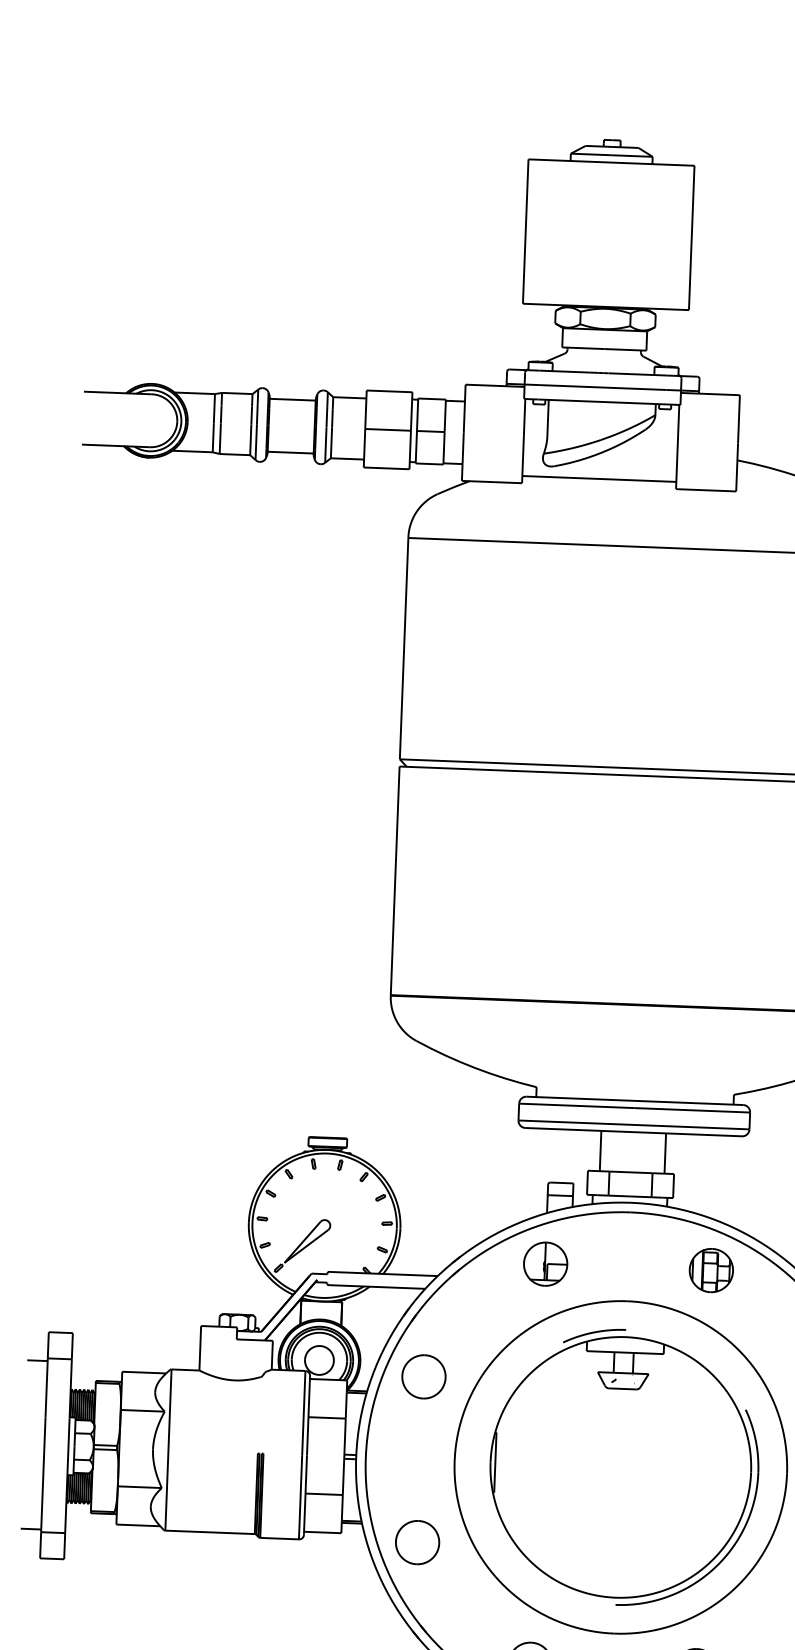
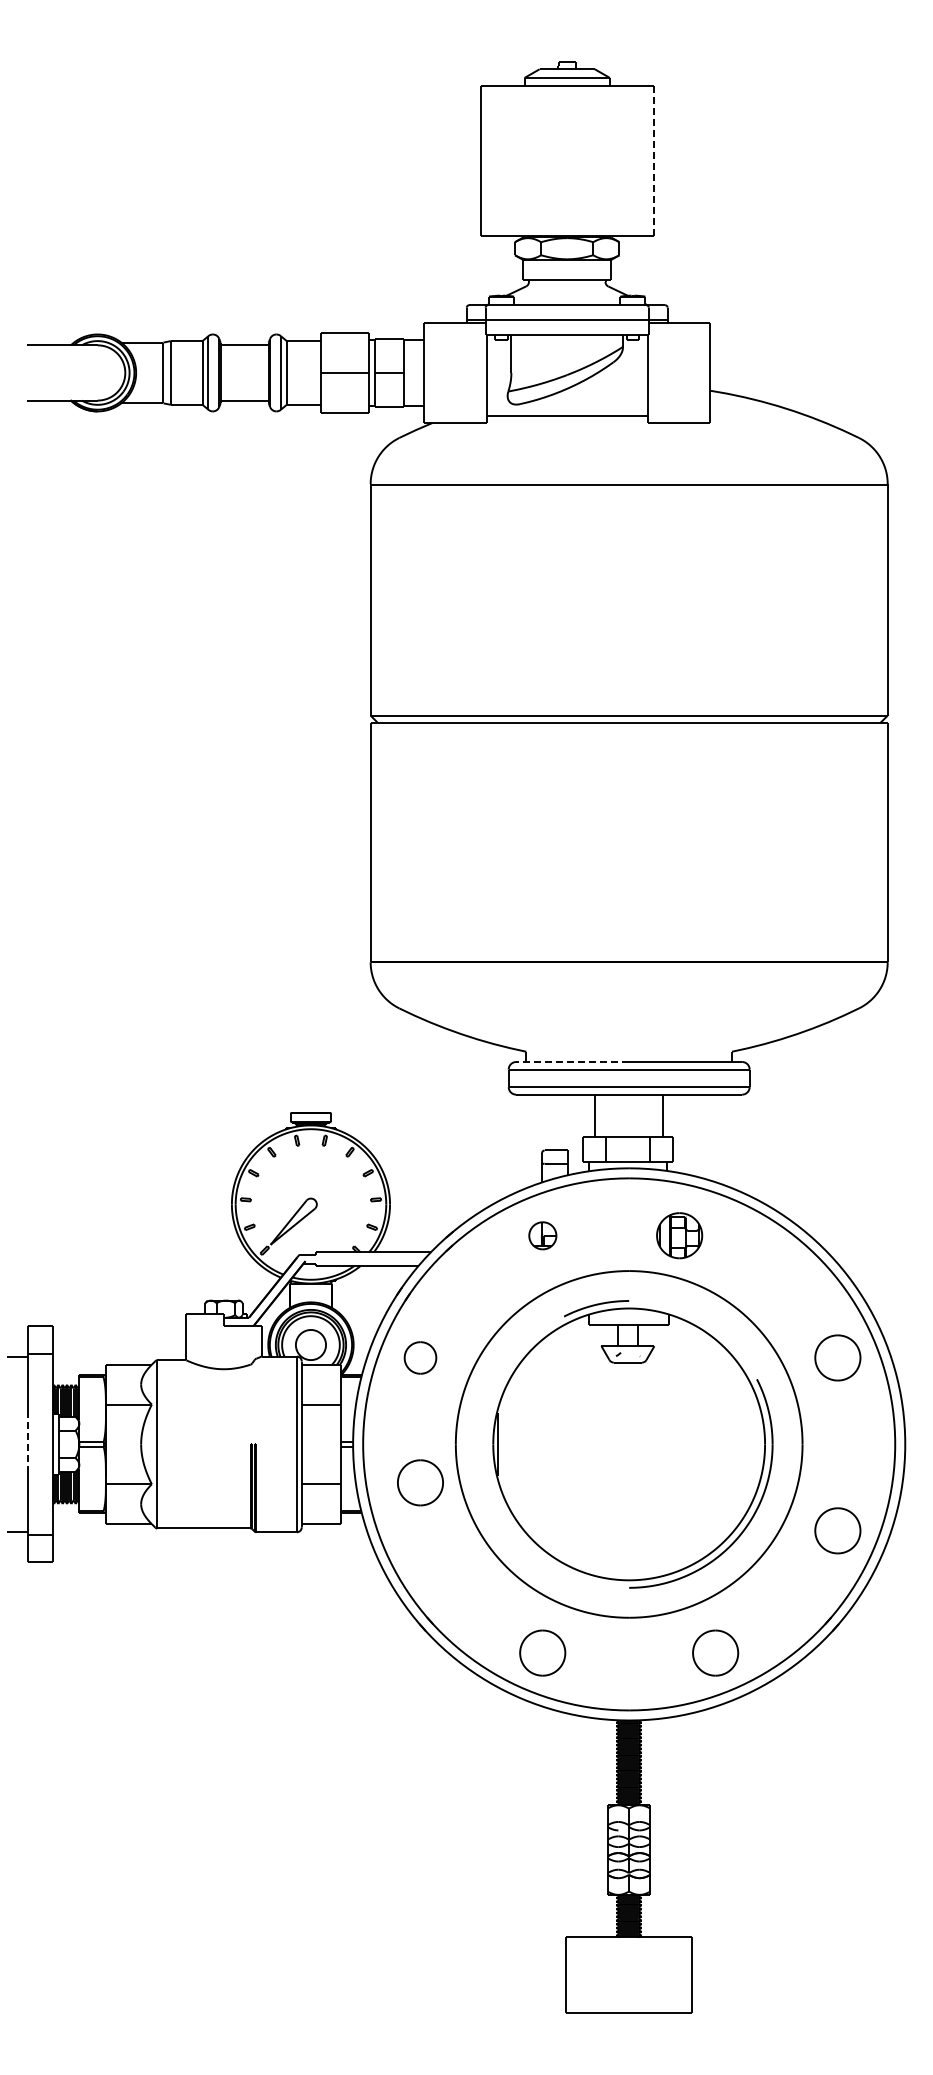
line: (691, 238) -> (653, 161), solid -> dashed
line: (580, 1099) -> (572, 1062), solid -> dashed
part: (545, 1263) -> (542, 1235), size x0.6
part: (711, 1270) -> (679, 1235), moved
part: (423, 1376) -> (420, 1357), size x0.7
line: (44, 1445) -> (27, 1444), solid -> dashed
part: (417, 1542) -> (420, 1482), moved

